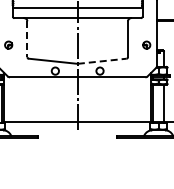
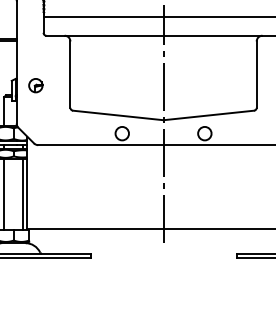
line: (27, 39) -> (70, 75), dashed -> solid
line: (102, 61) -> (209, 115), dashed -> solid

